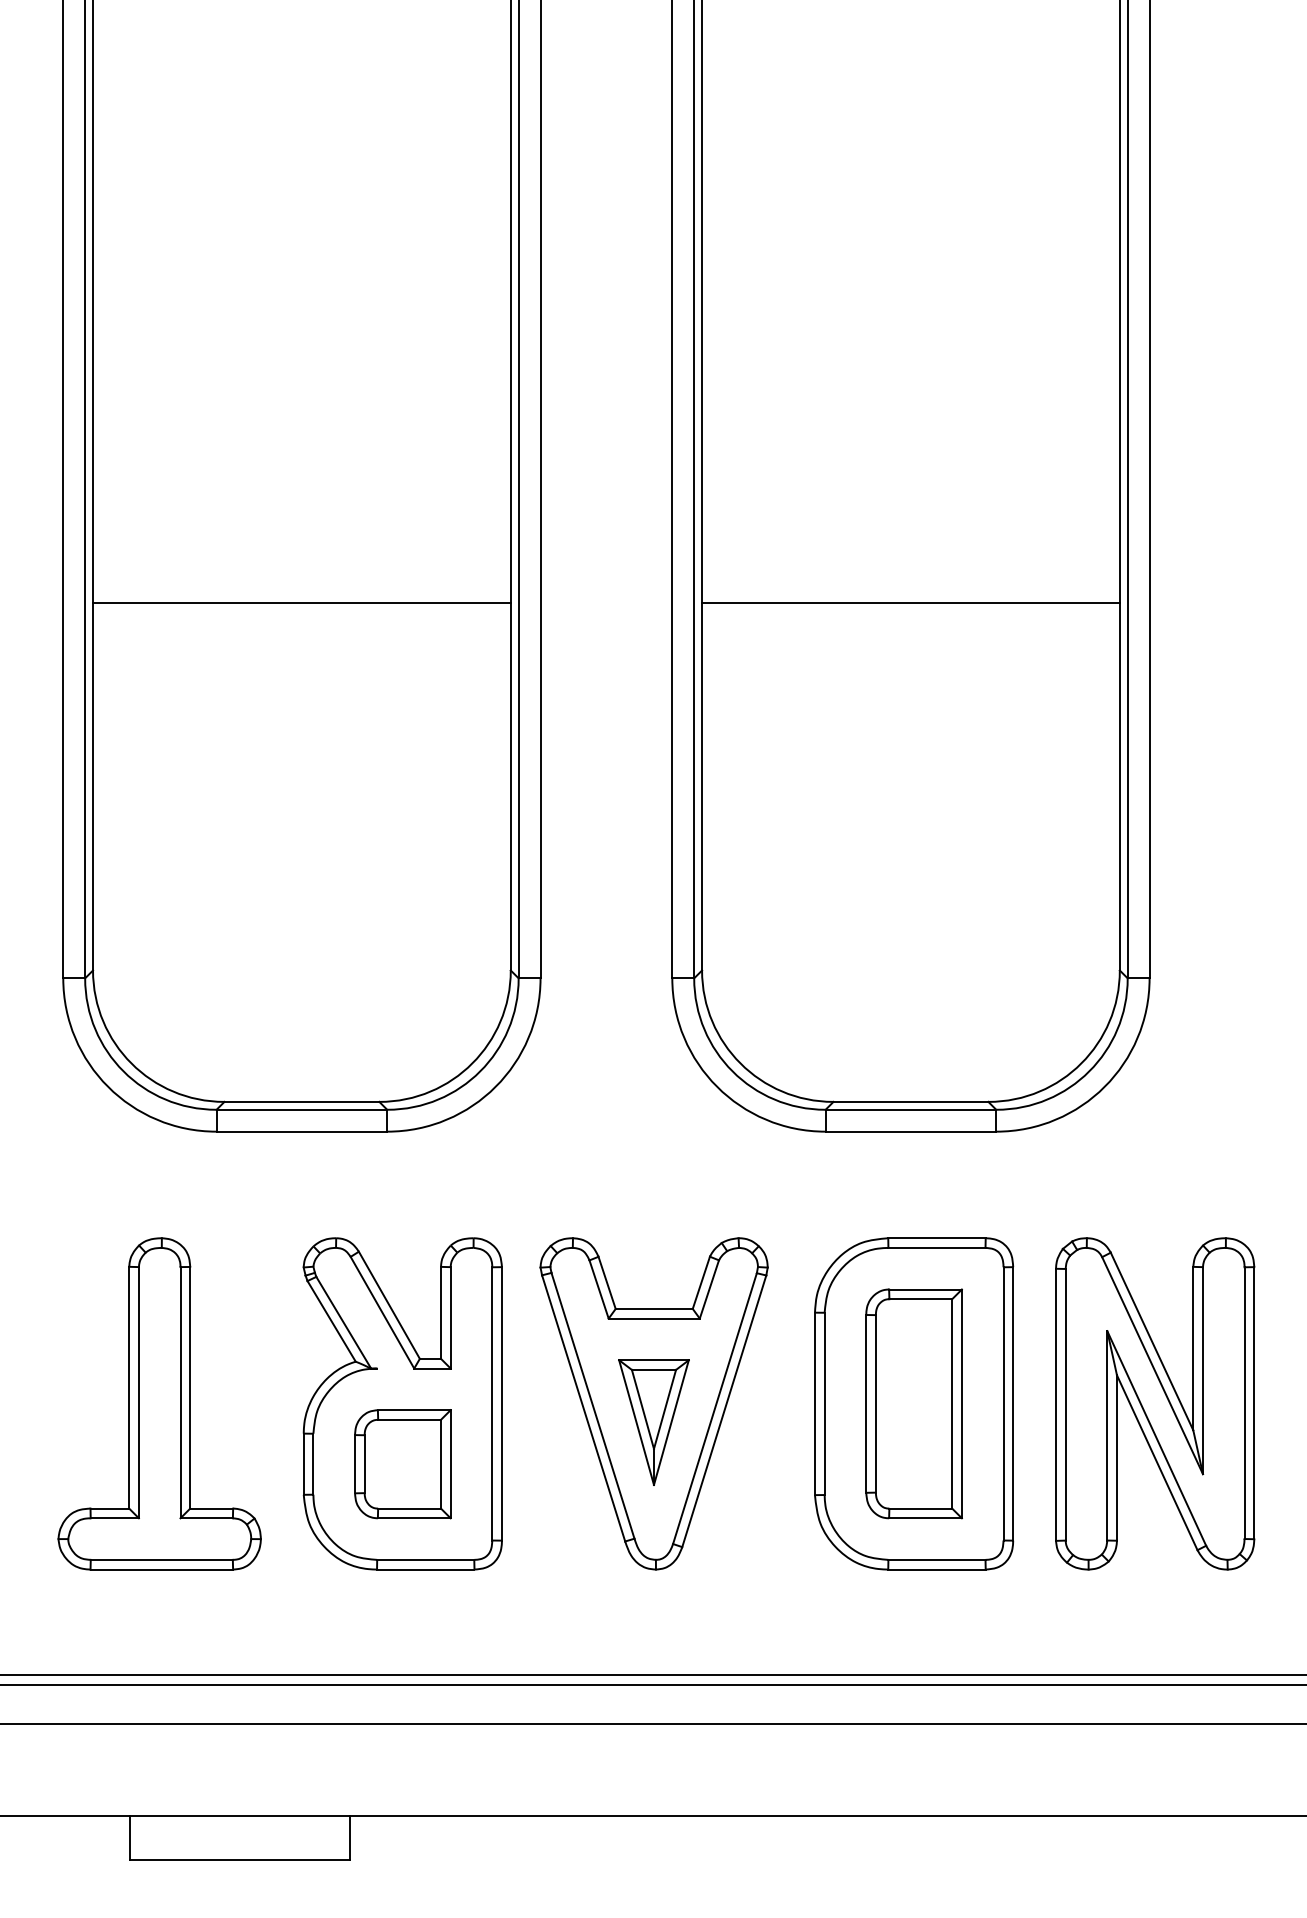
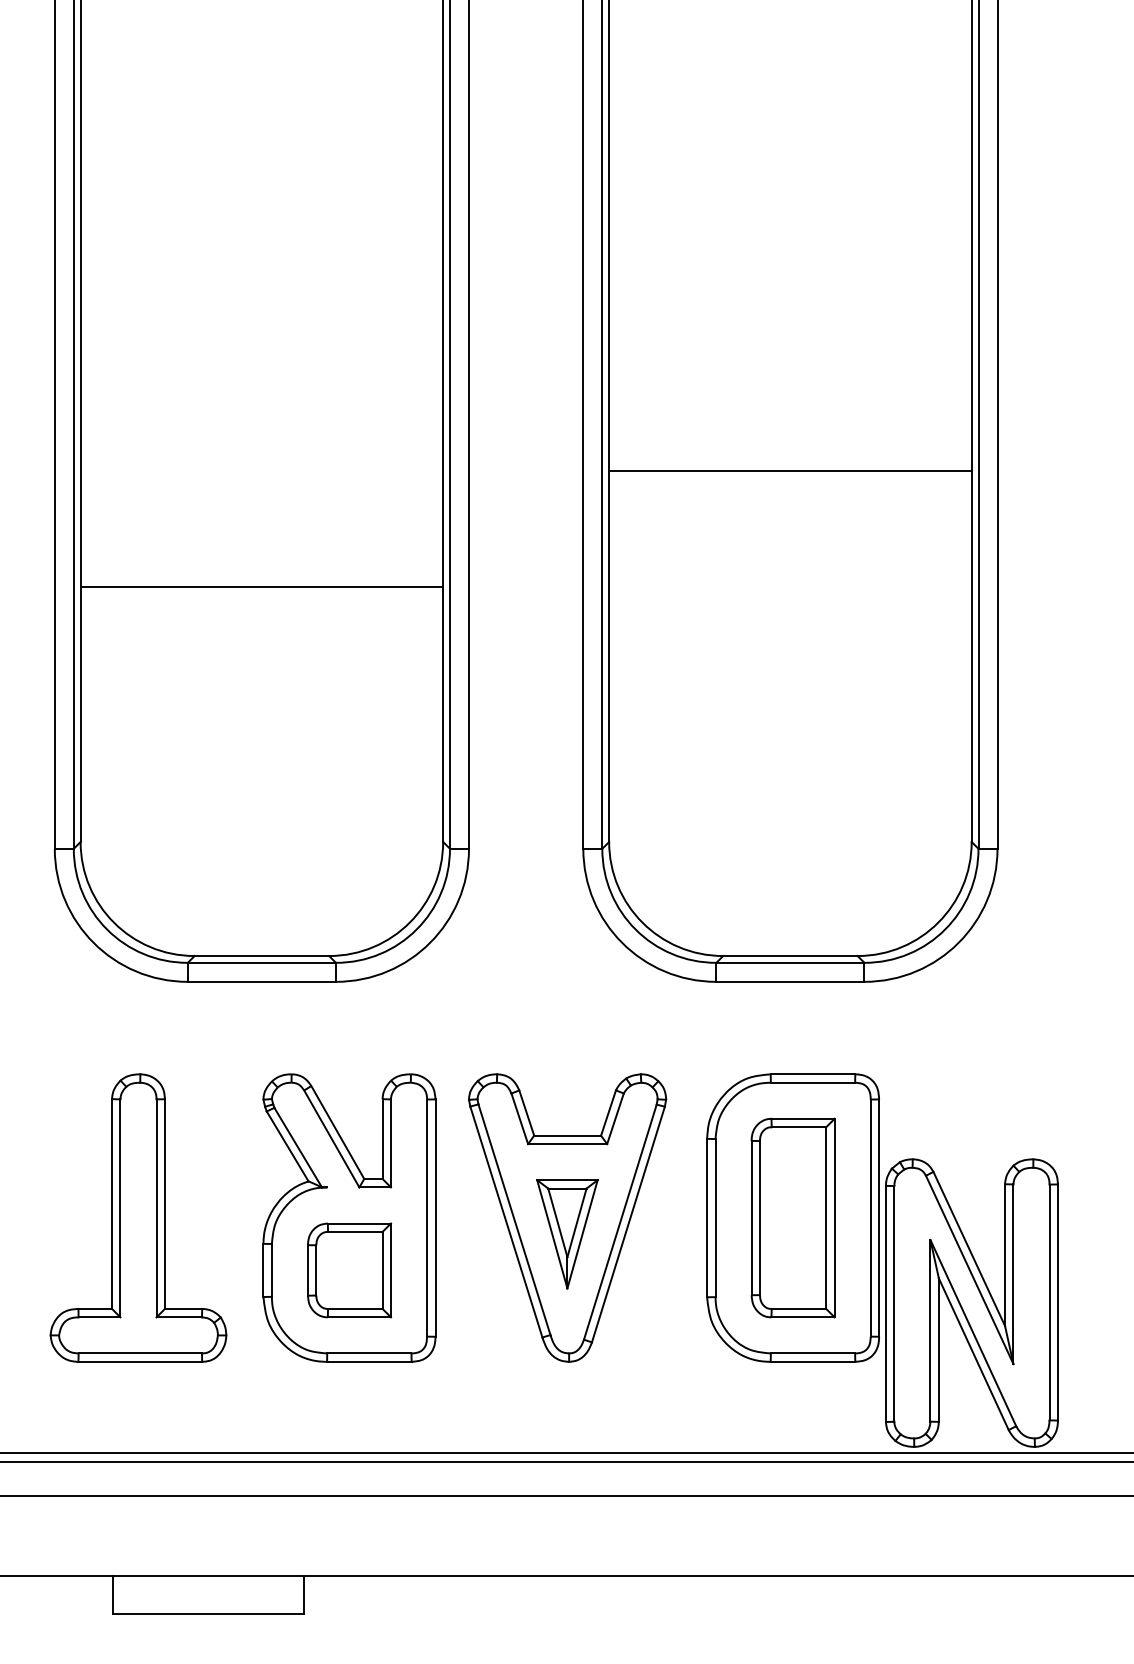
line: (301, 602) -> (261, 586), moved
line: (910, 602) -> (790, 470), moved
part: (1155, 1403) -> (972, 1302), moved

